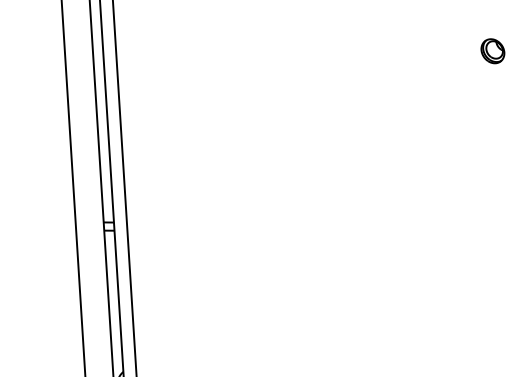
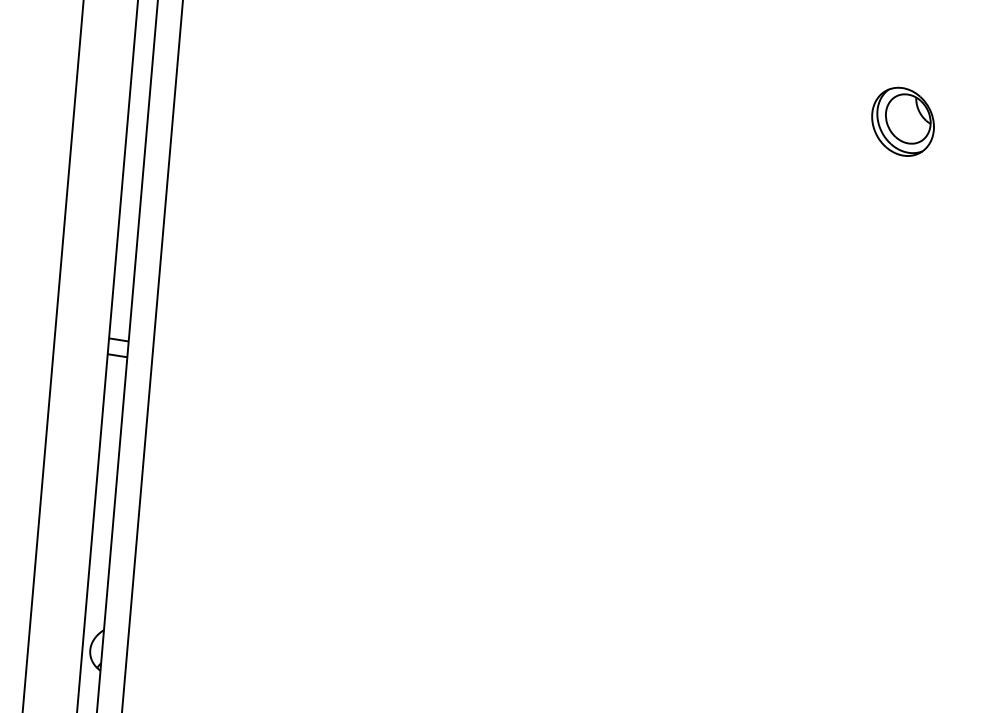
part: (492, 51) -> (902, 122), size x1.43

